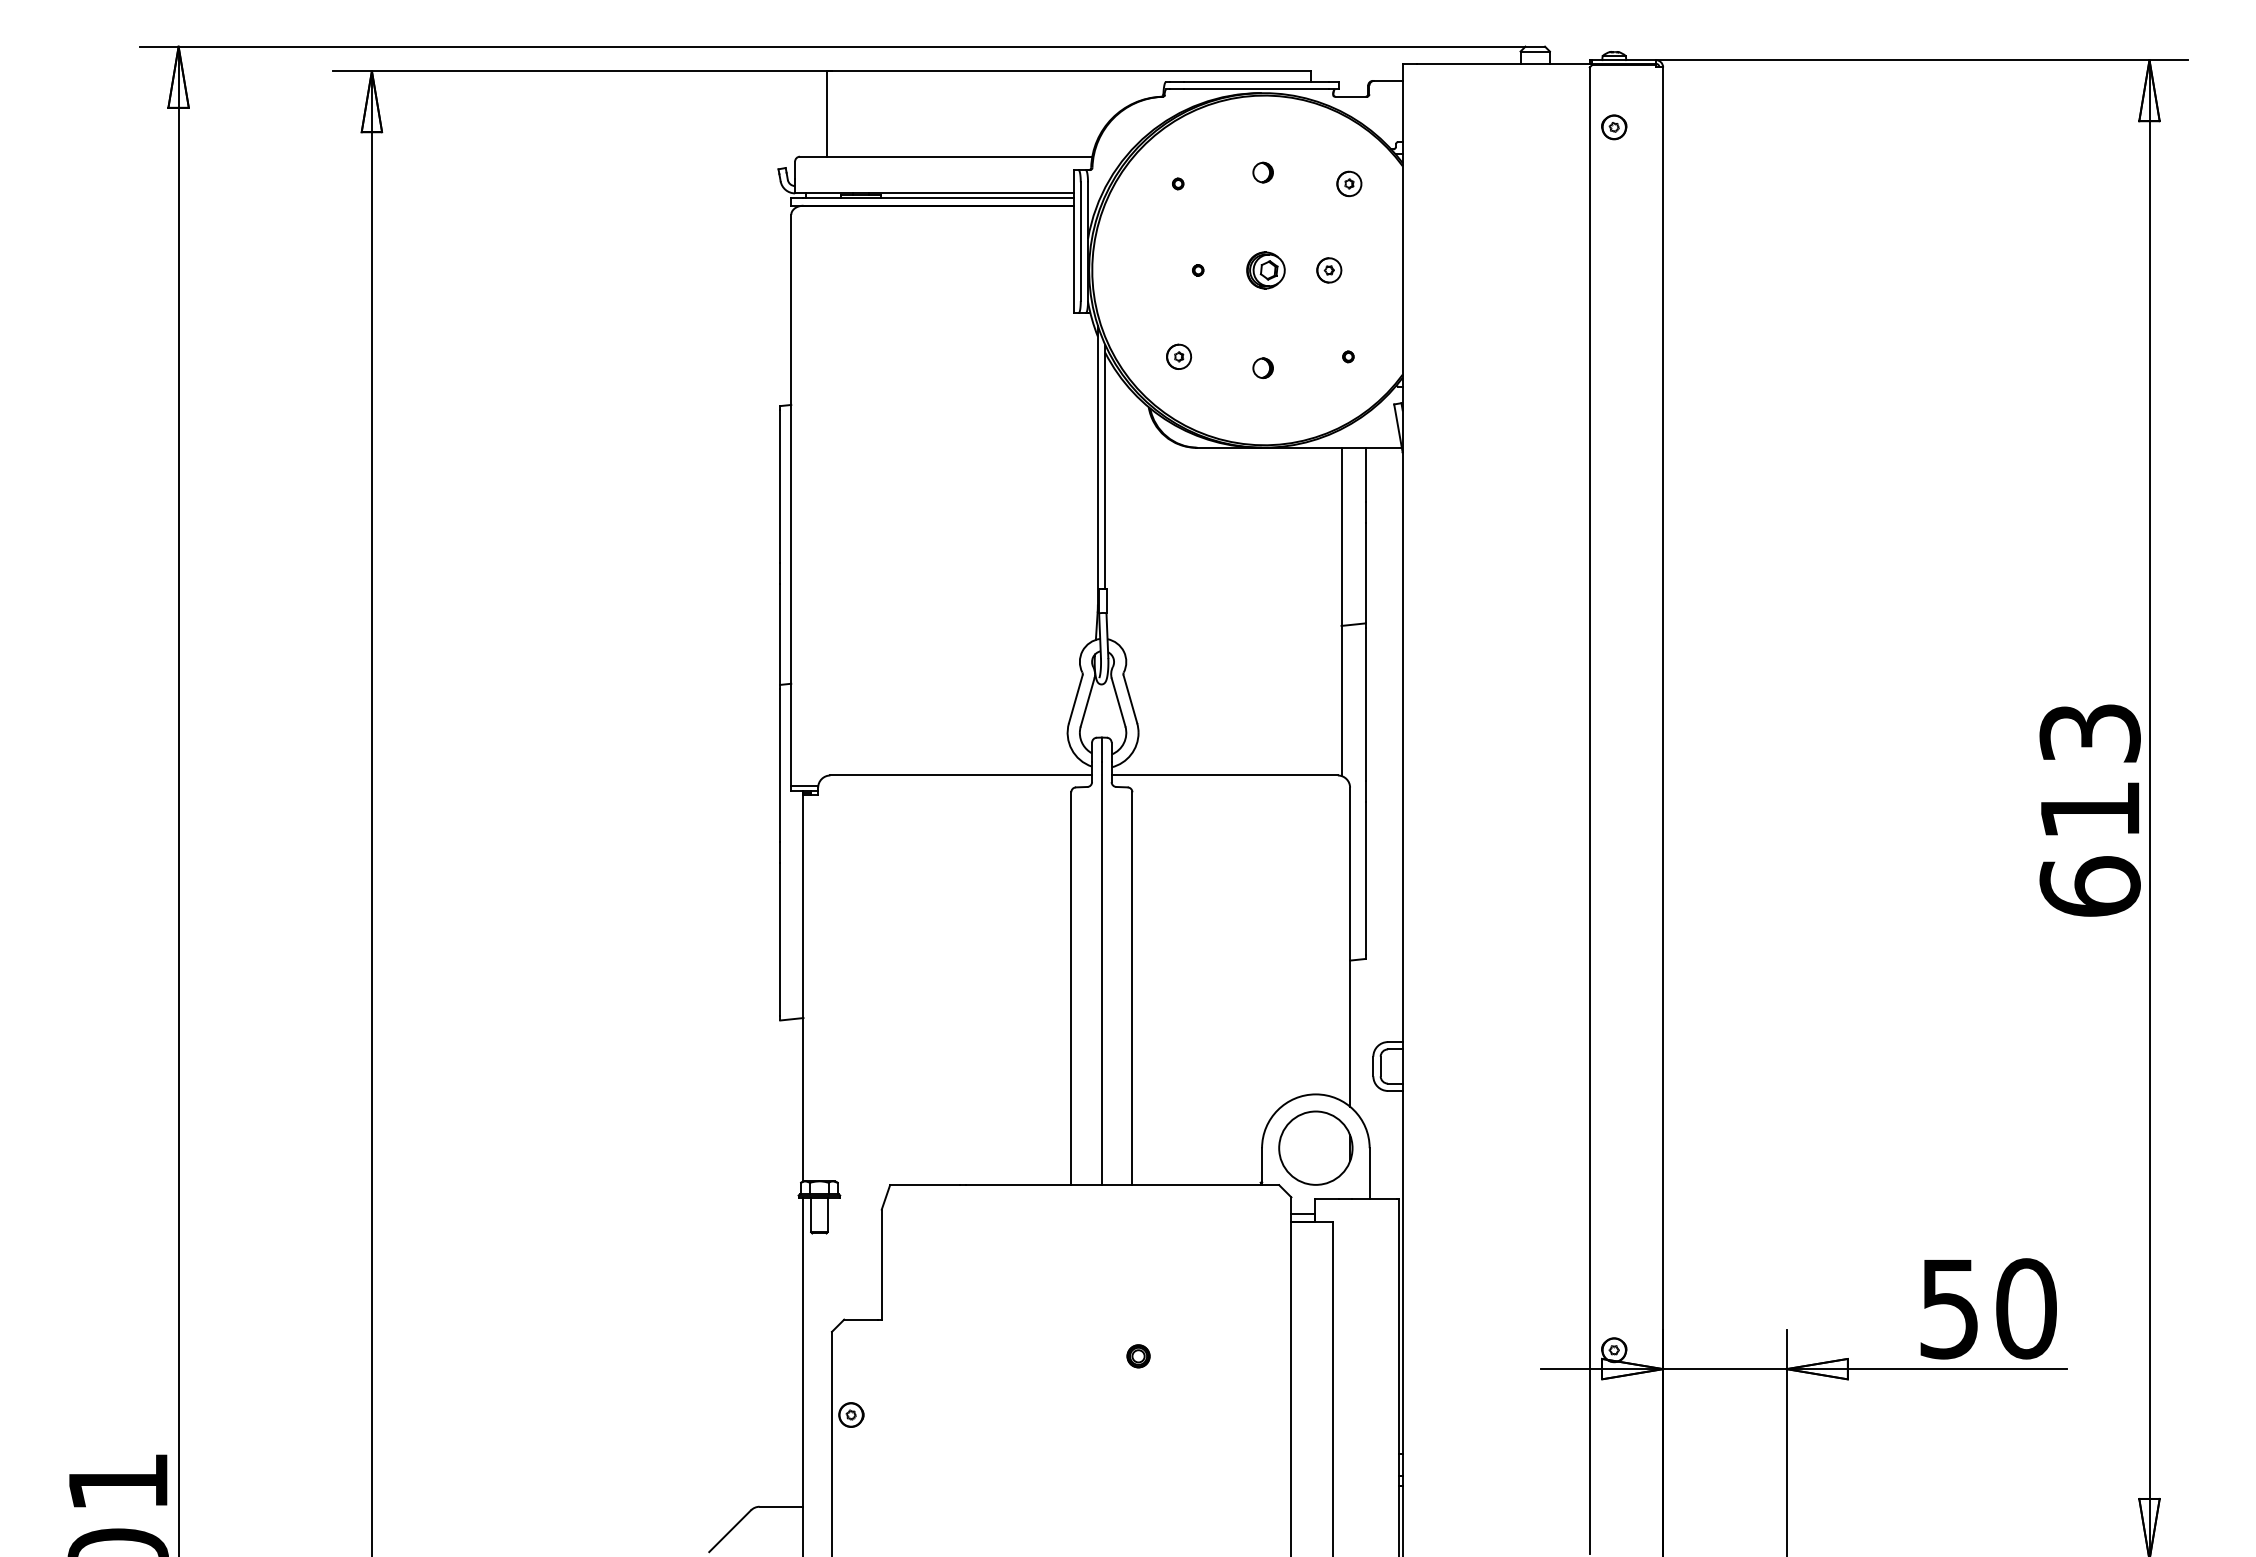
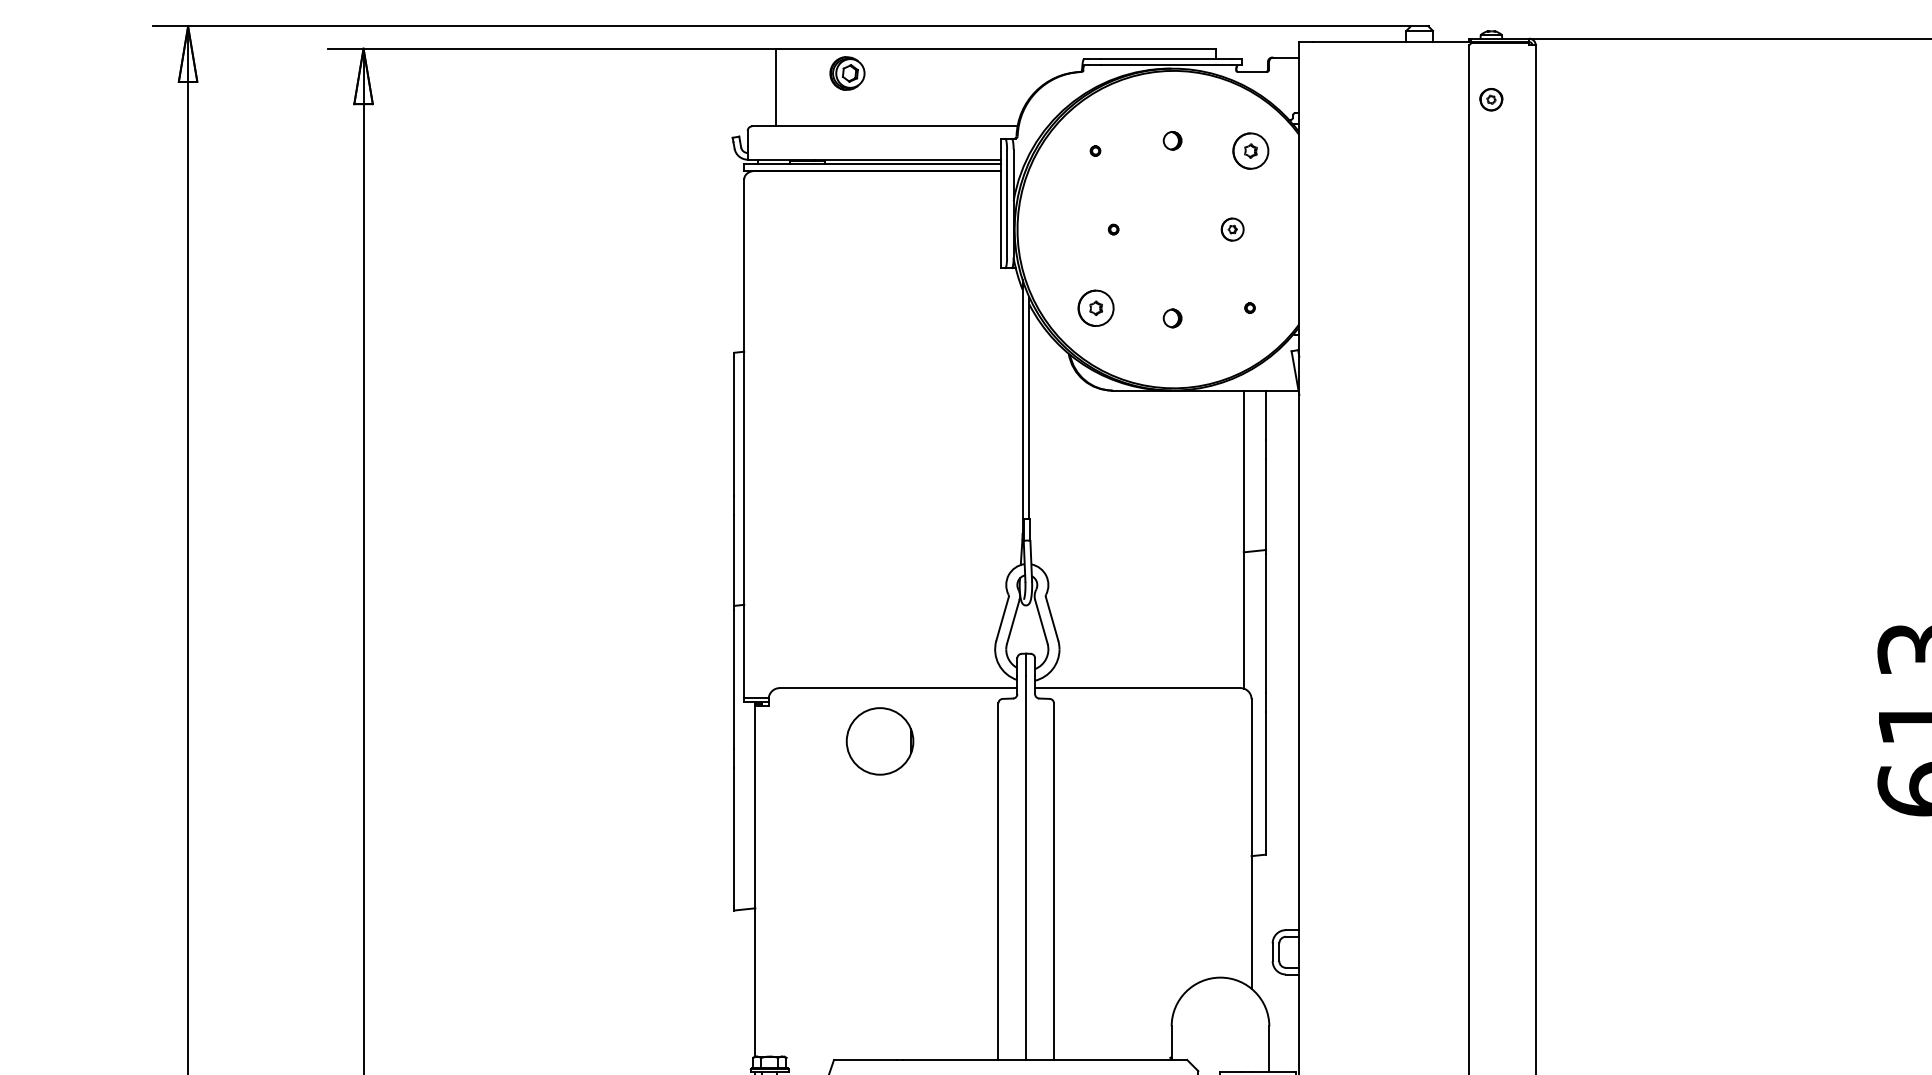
part: (1349, 183) -> (1251, 150), size x1.6
part: (1265, 270) -> (847, 73), moved
part: (1179, 356) -> (1096, 307), size x1.6
part: (1315, 1147) -> (879, 740), moved

